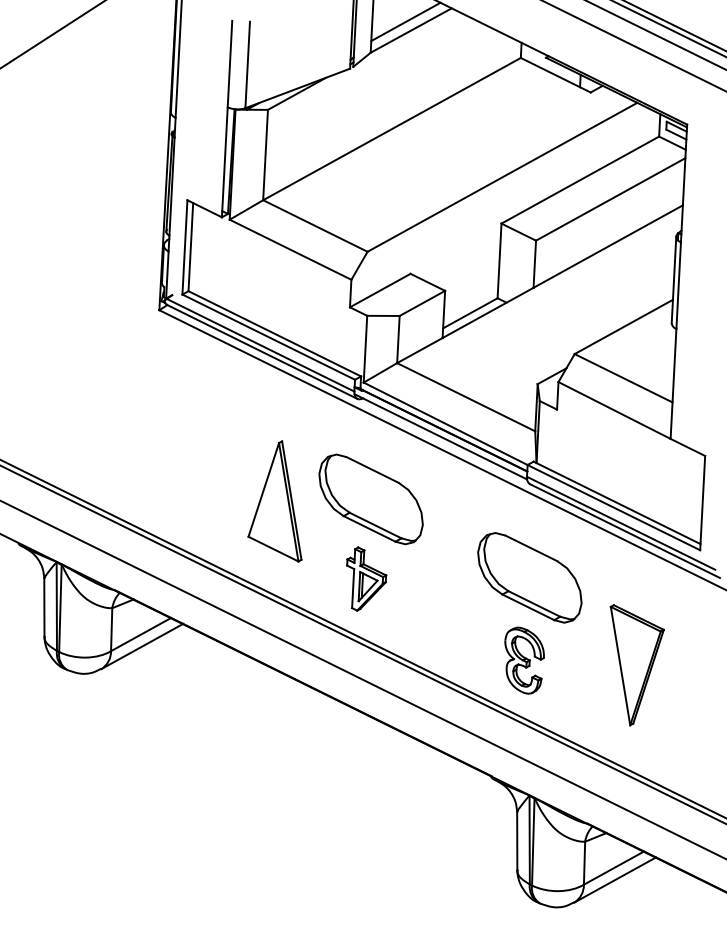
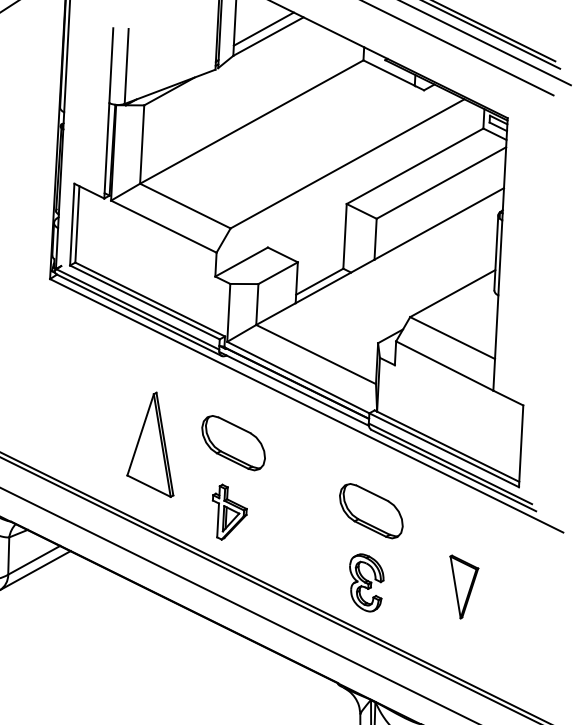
part: (370, 499) -> (233, 443), size x0.7
part: (529, 577) -> (371, 510), size x0.7
part: (636, 665) -> (463, 587), size x0.6

